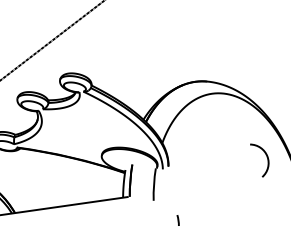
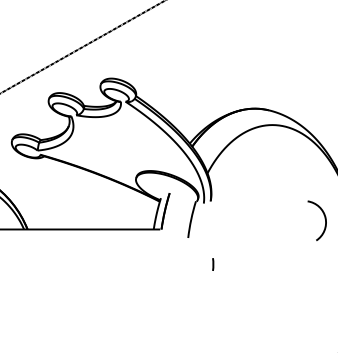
arc: (266, 157) -> (324, 218), moved

